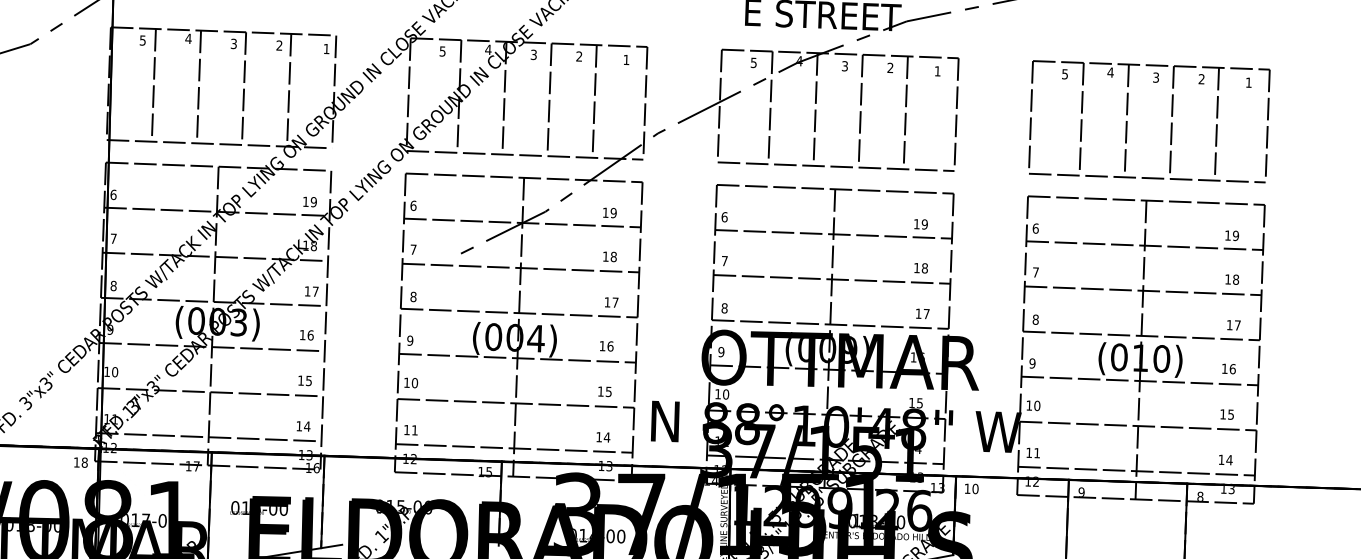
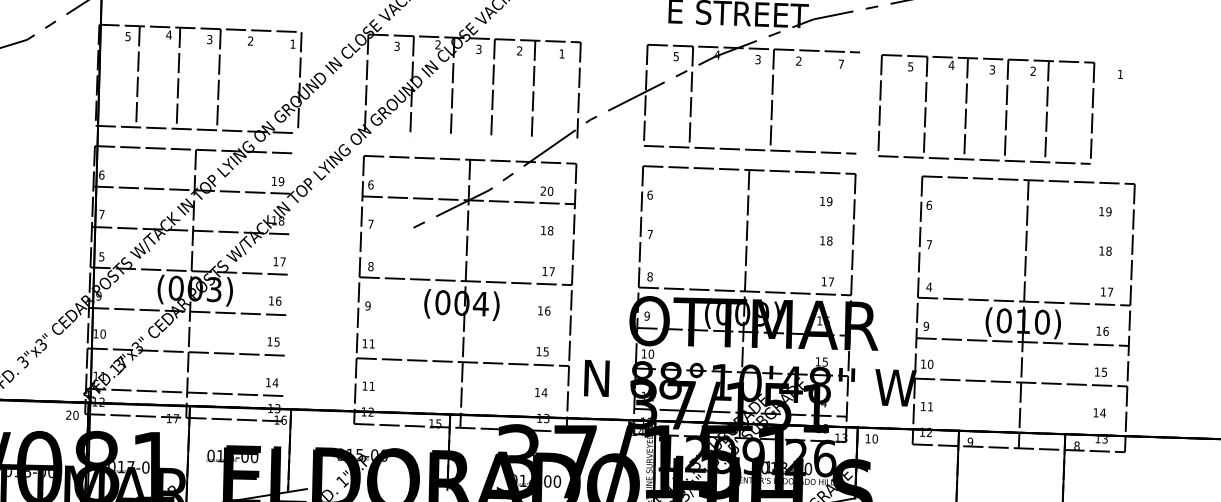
text: (488, 49) -> (438, 44), 4 -> 2
text: (442, 50) -> (396, 45), 5 -> 3
text: (937, 71) -> (841, 64), 1 -> 7
line: (289, 89) -> (259, 80), removed
line: (815, 109) -> (731, 98), removed
line: (905, 112) -> (812, 101), removed
line: (956, 114) -> (858, 102), removed
part: (1170, 123) -> (1005, 111), moved
line: (524, 154) -> (470, 138), removed
text: (609, 212) -> (546, 190), 19 -> 20
line: (833, 234) -> (747, 210), removed
line: (1144, 245) -> (1026, 220), removed
line: (520, 267) -> (466, 240), removed
line: (831, 279) -> (745, 251), removed
text: (113, 285) -> (101, 256), 8 -> 5
line: (1142, 290) -> (1025, 260), removed
line: (325, 319) -> (291, 286), removed
text: (1035, 319) -> (929, 286), 8 -> 4
line: (517, 357) -> (464, 320), removed
text: (414, 383) -> (371, 344), 10 -> 11
line: (513, 448) -> (460, 402), removed
text: (80, 462) -> (72, 415), 18 -> 20
line: (1136, 470) -> (1019, 422), removed

